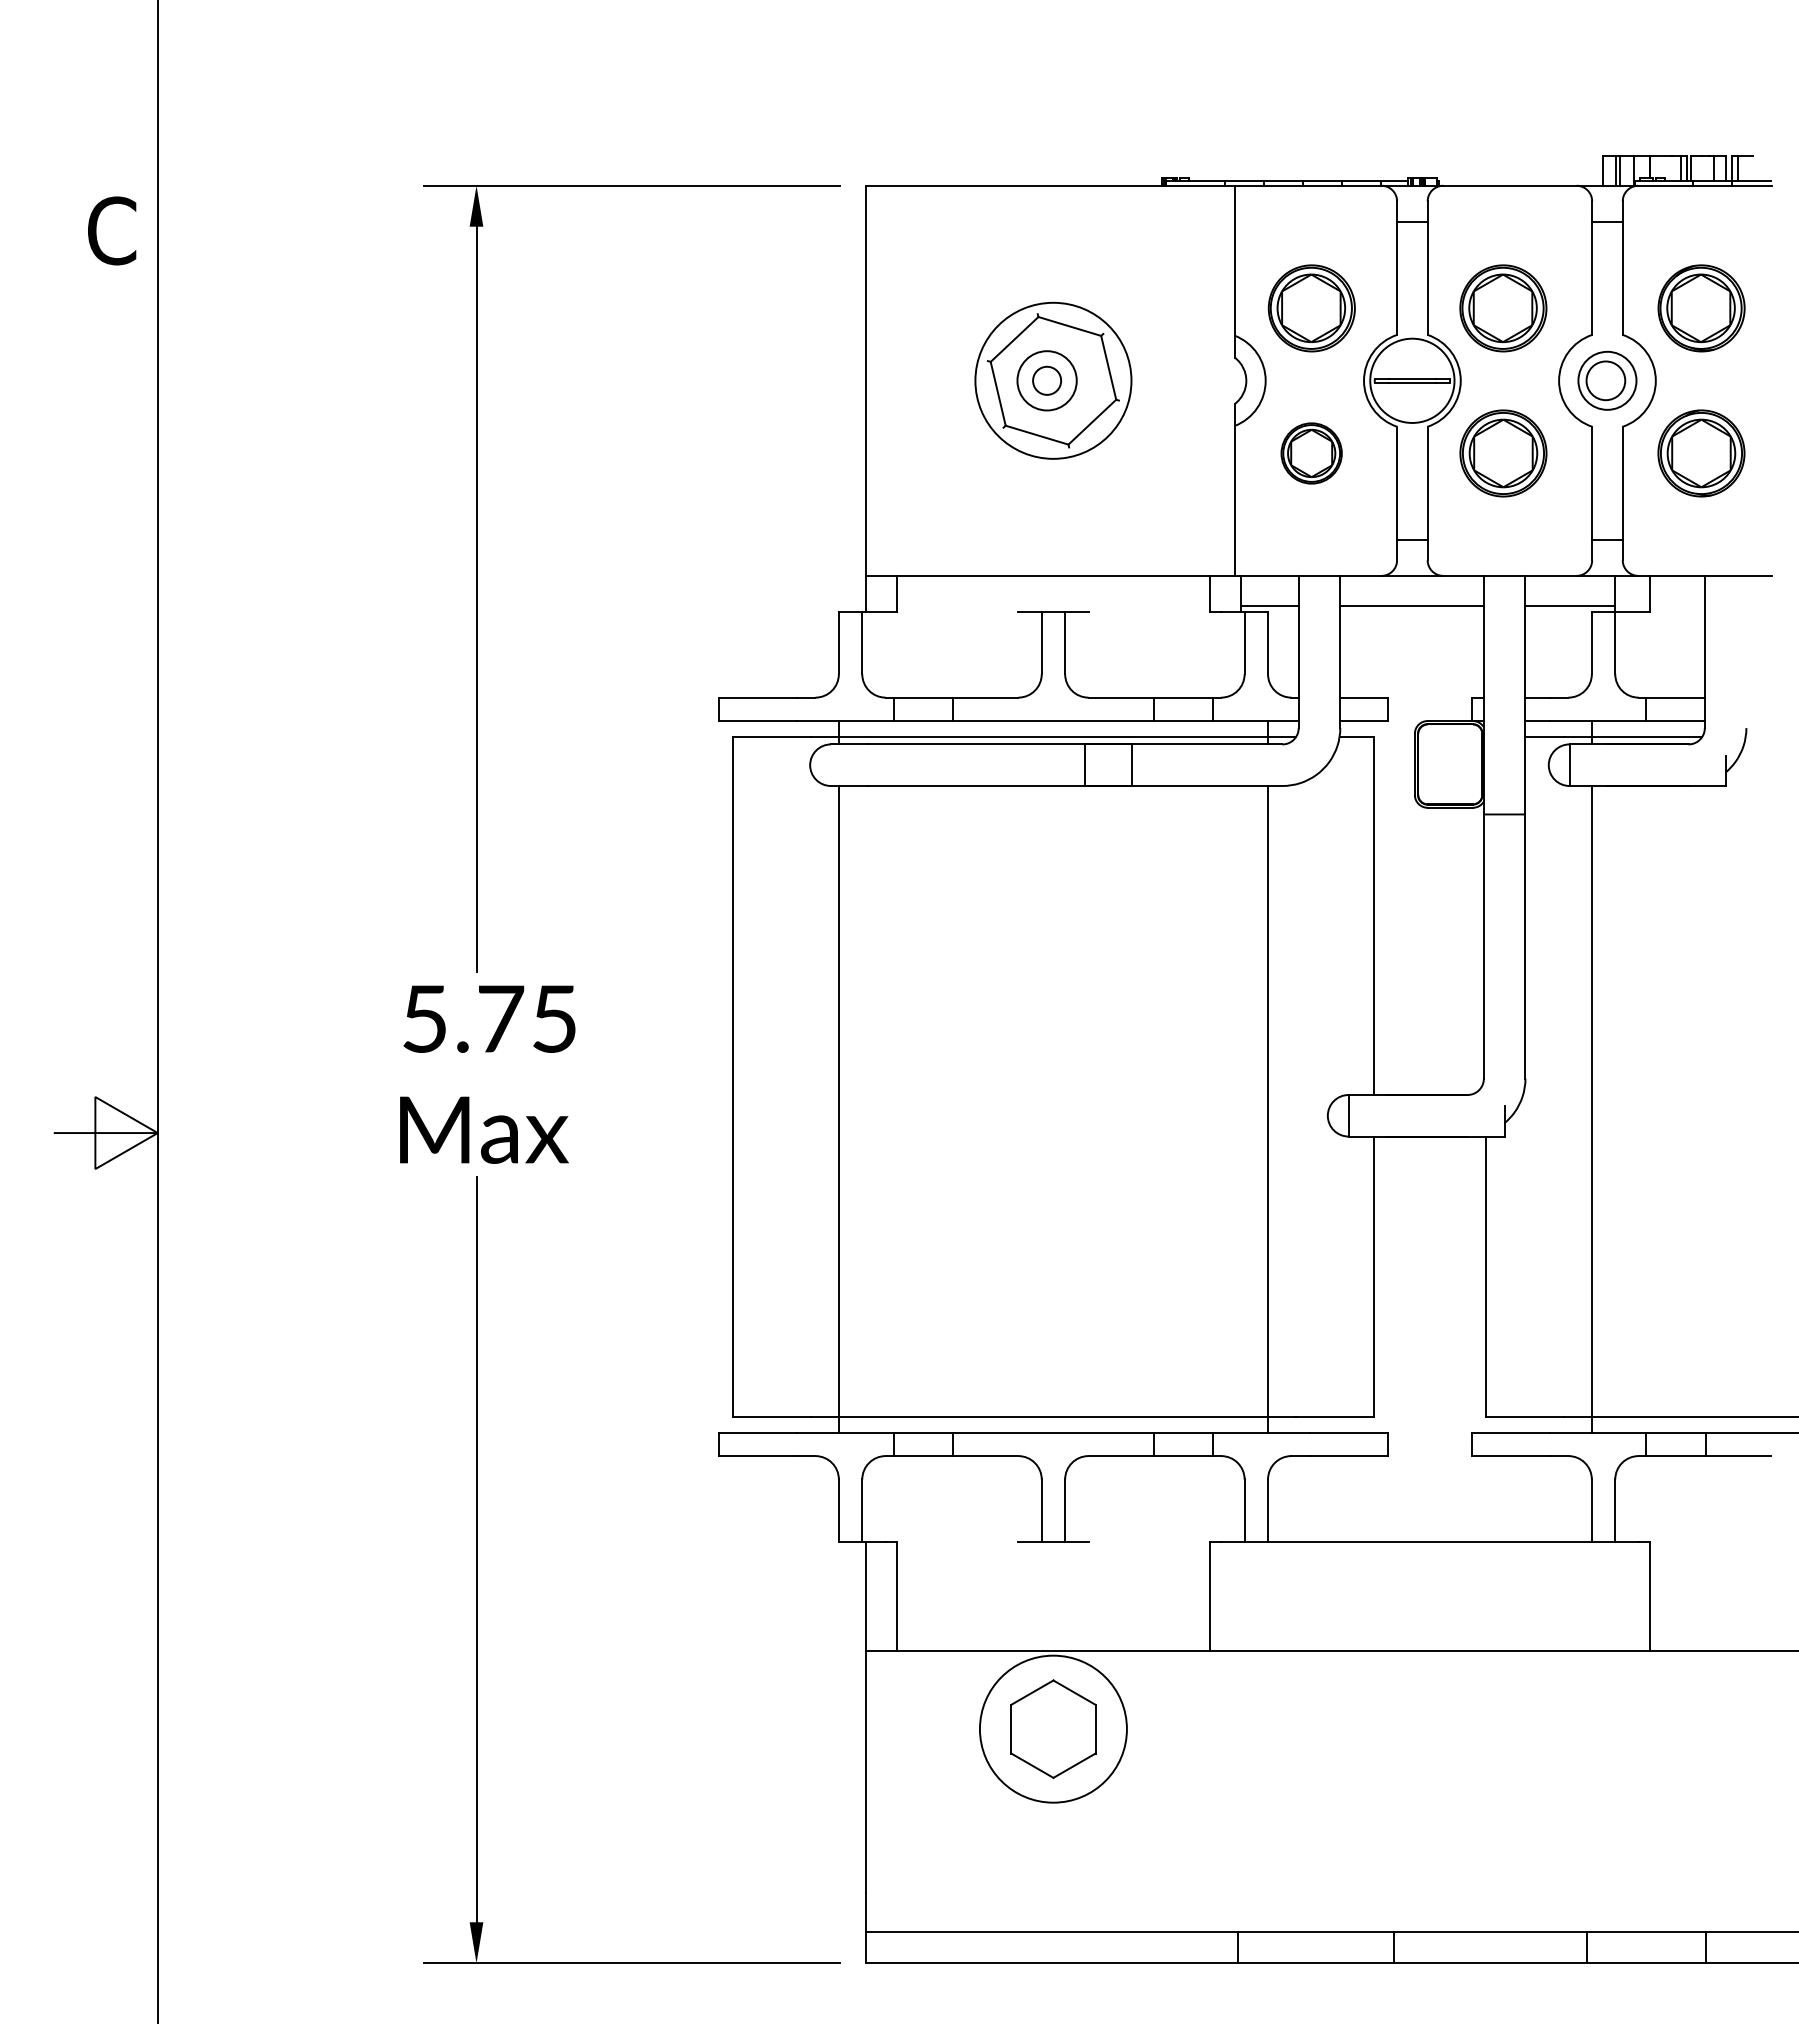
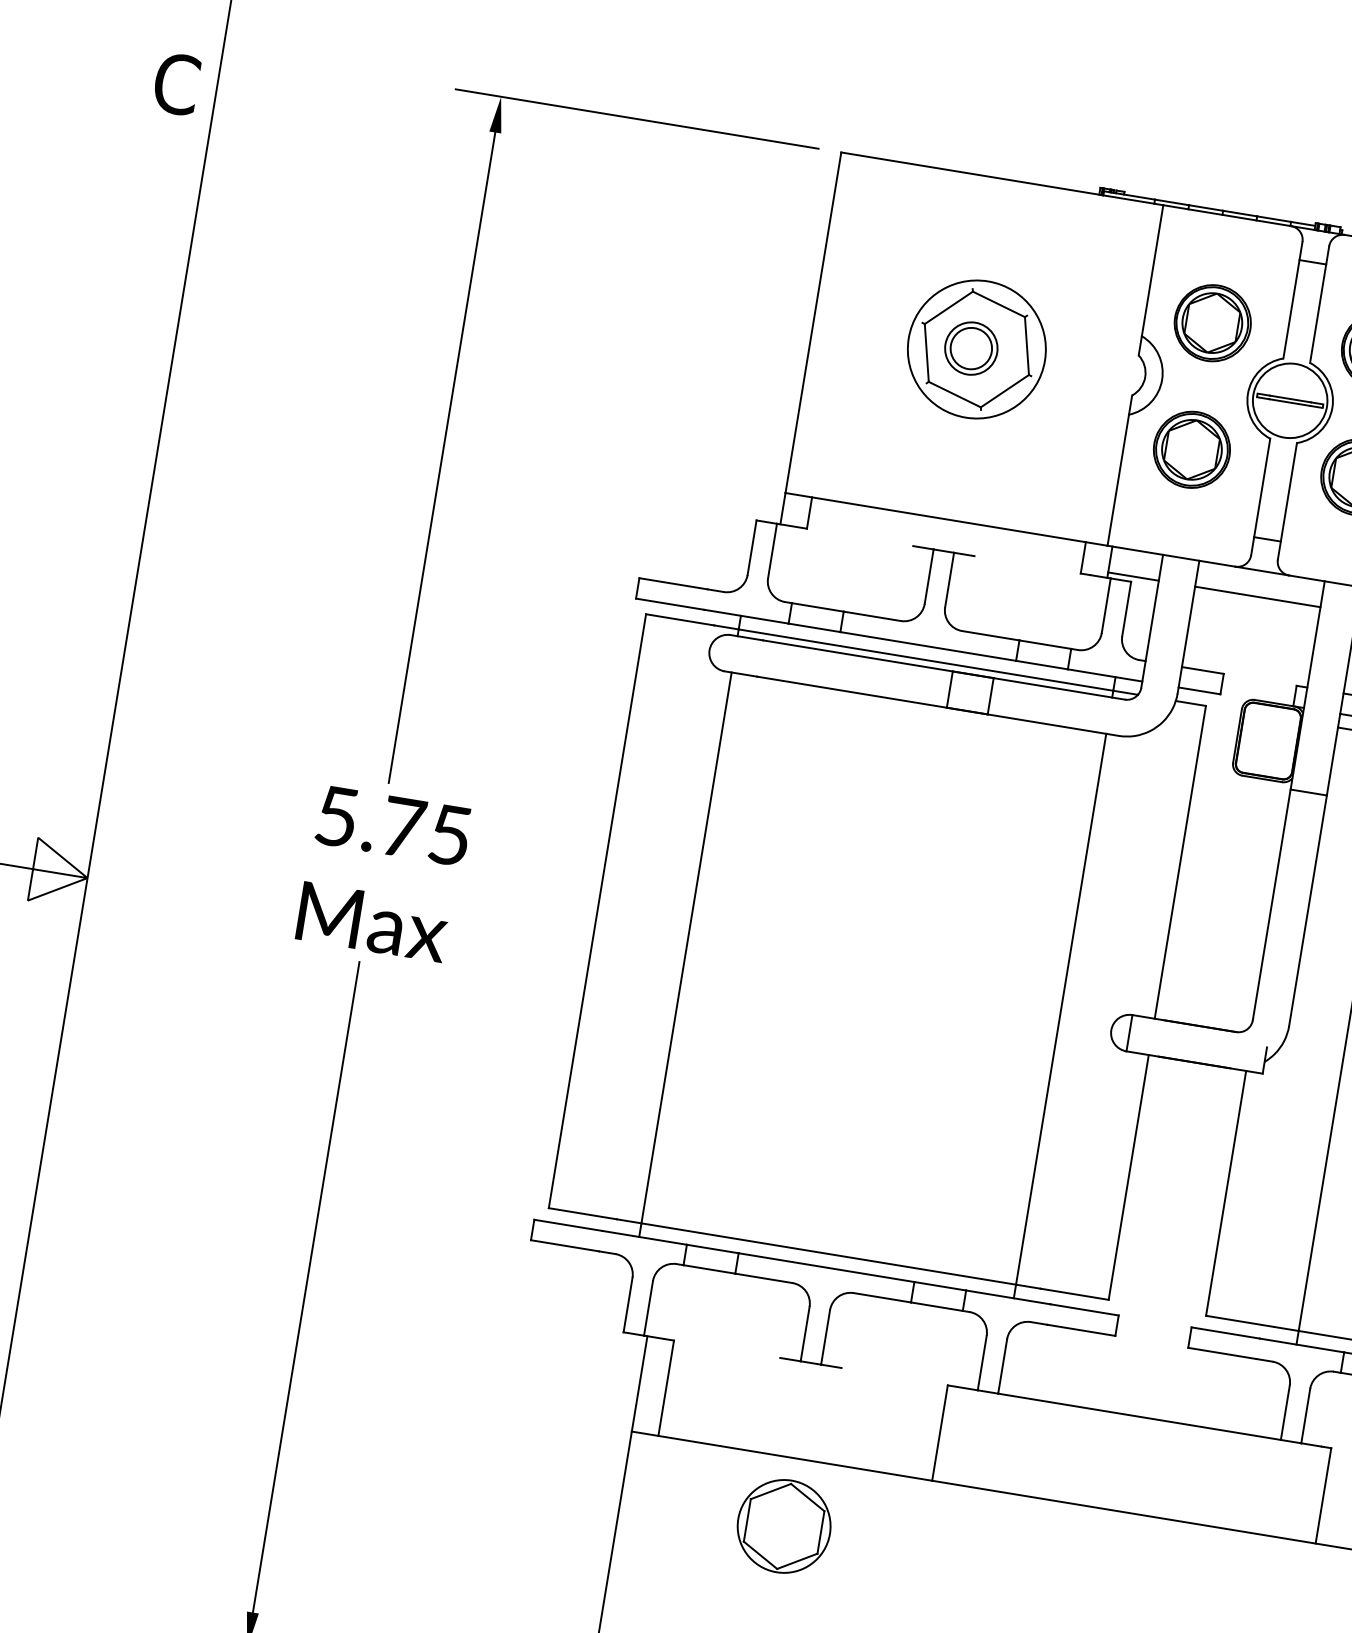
circle: (1046, 380) -> (970, 348), size x1.67
part: (1311, 453) -> (1191, 449), size x1.43
circle: (1052, 1728) -> (783, 1525), size x0.71

